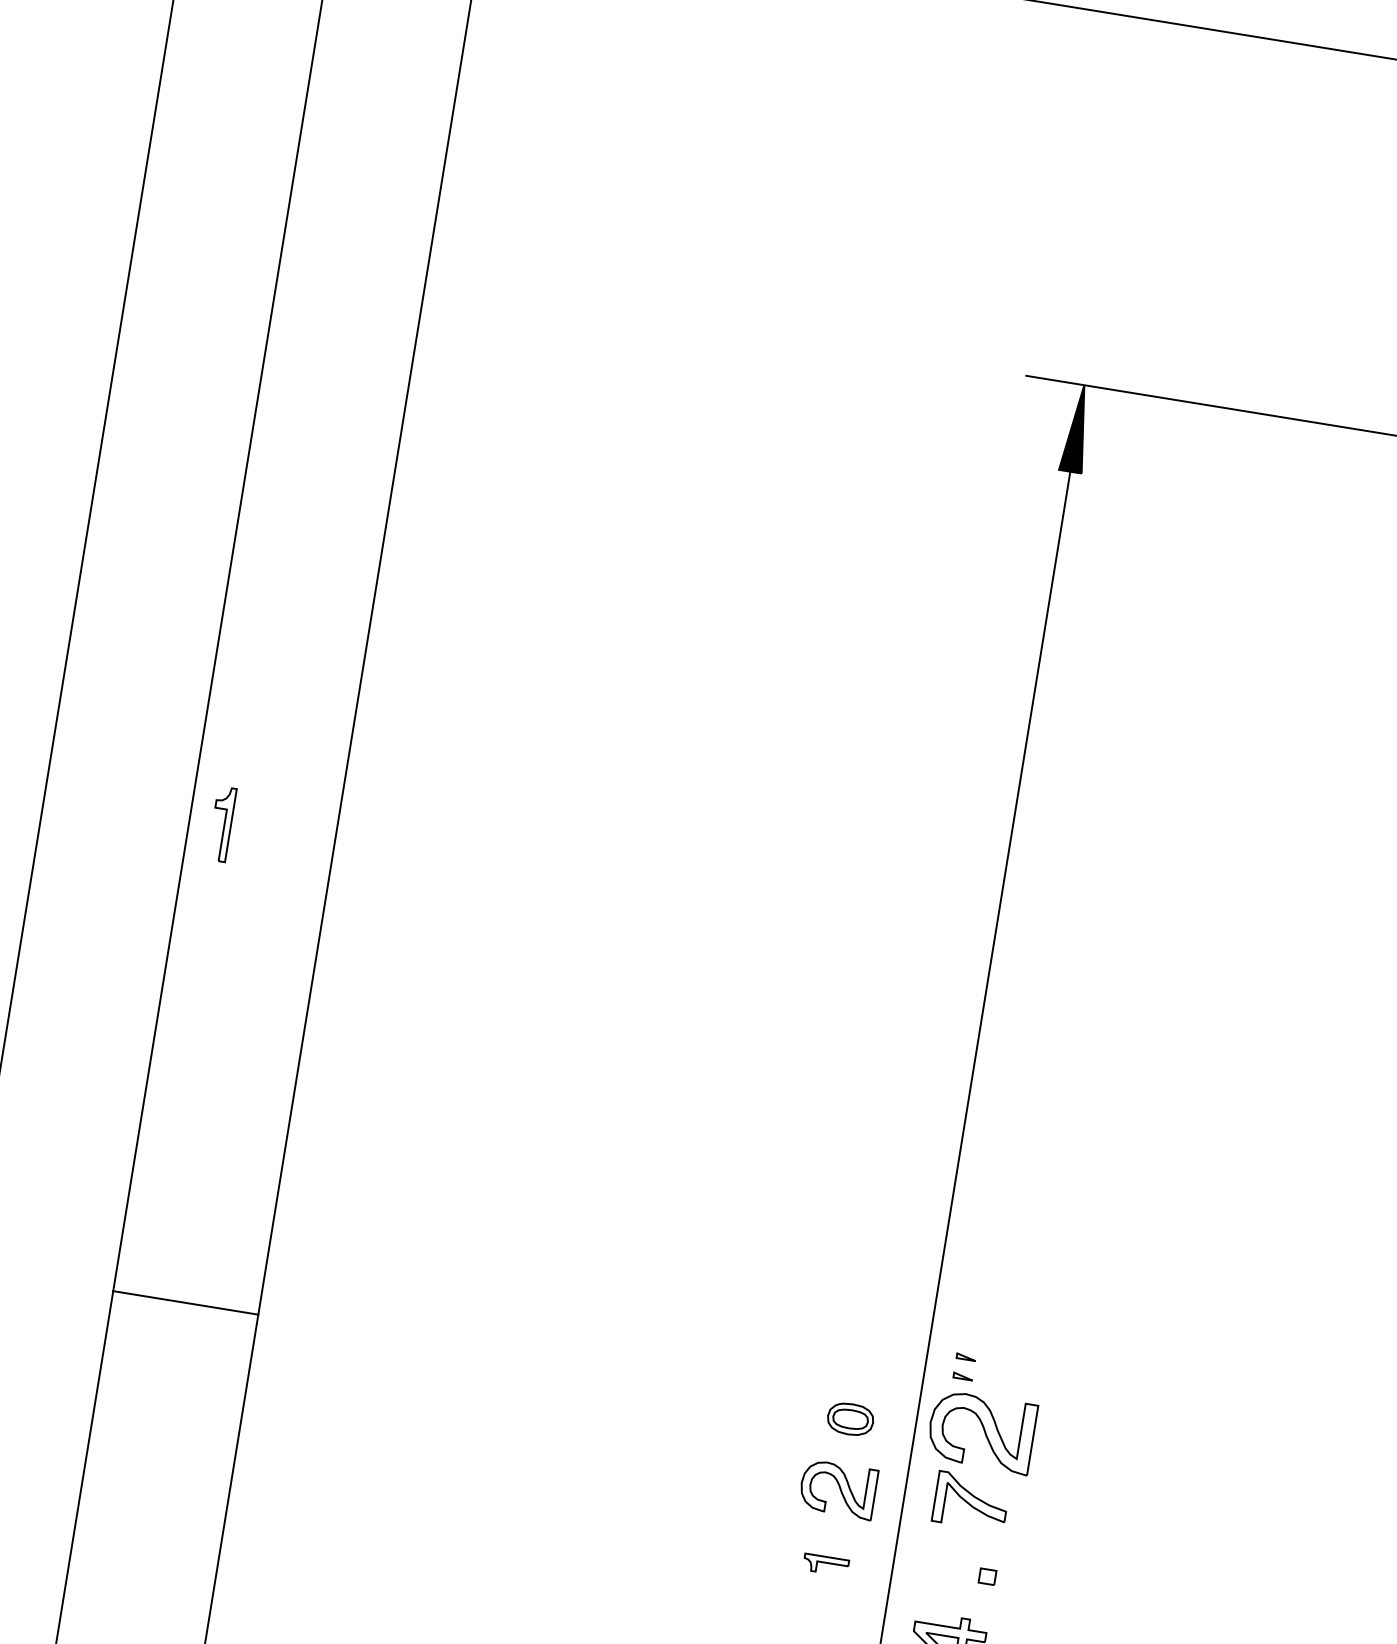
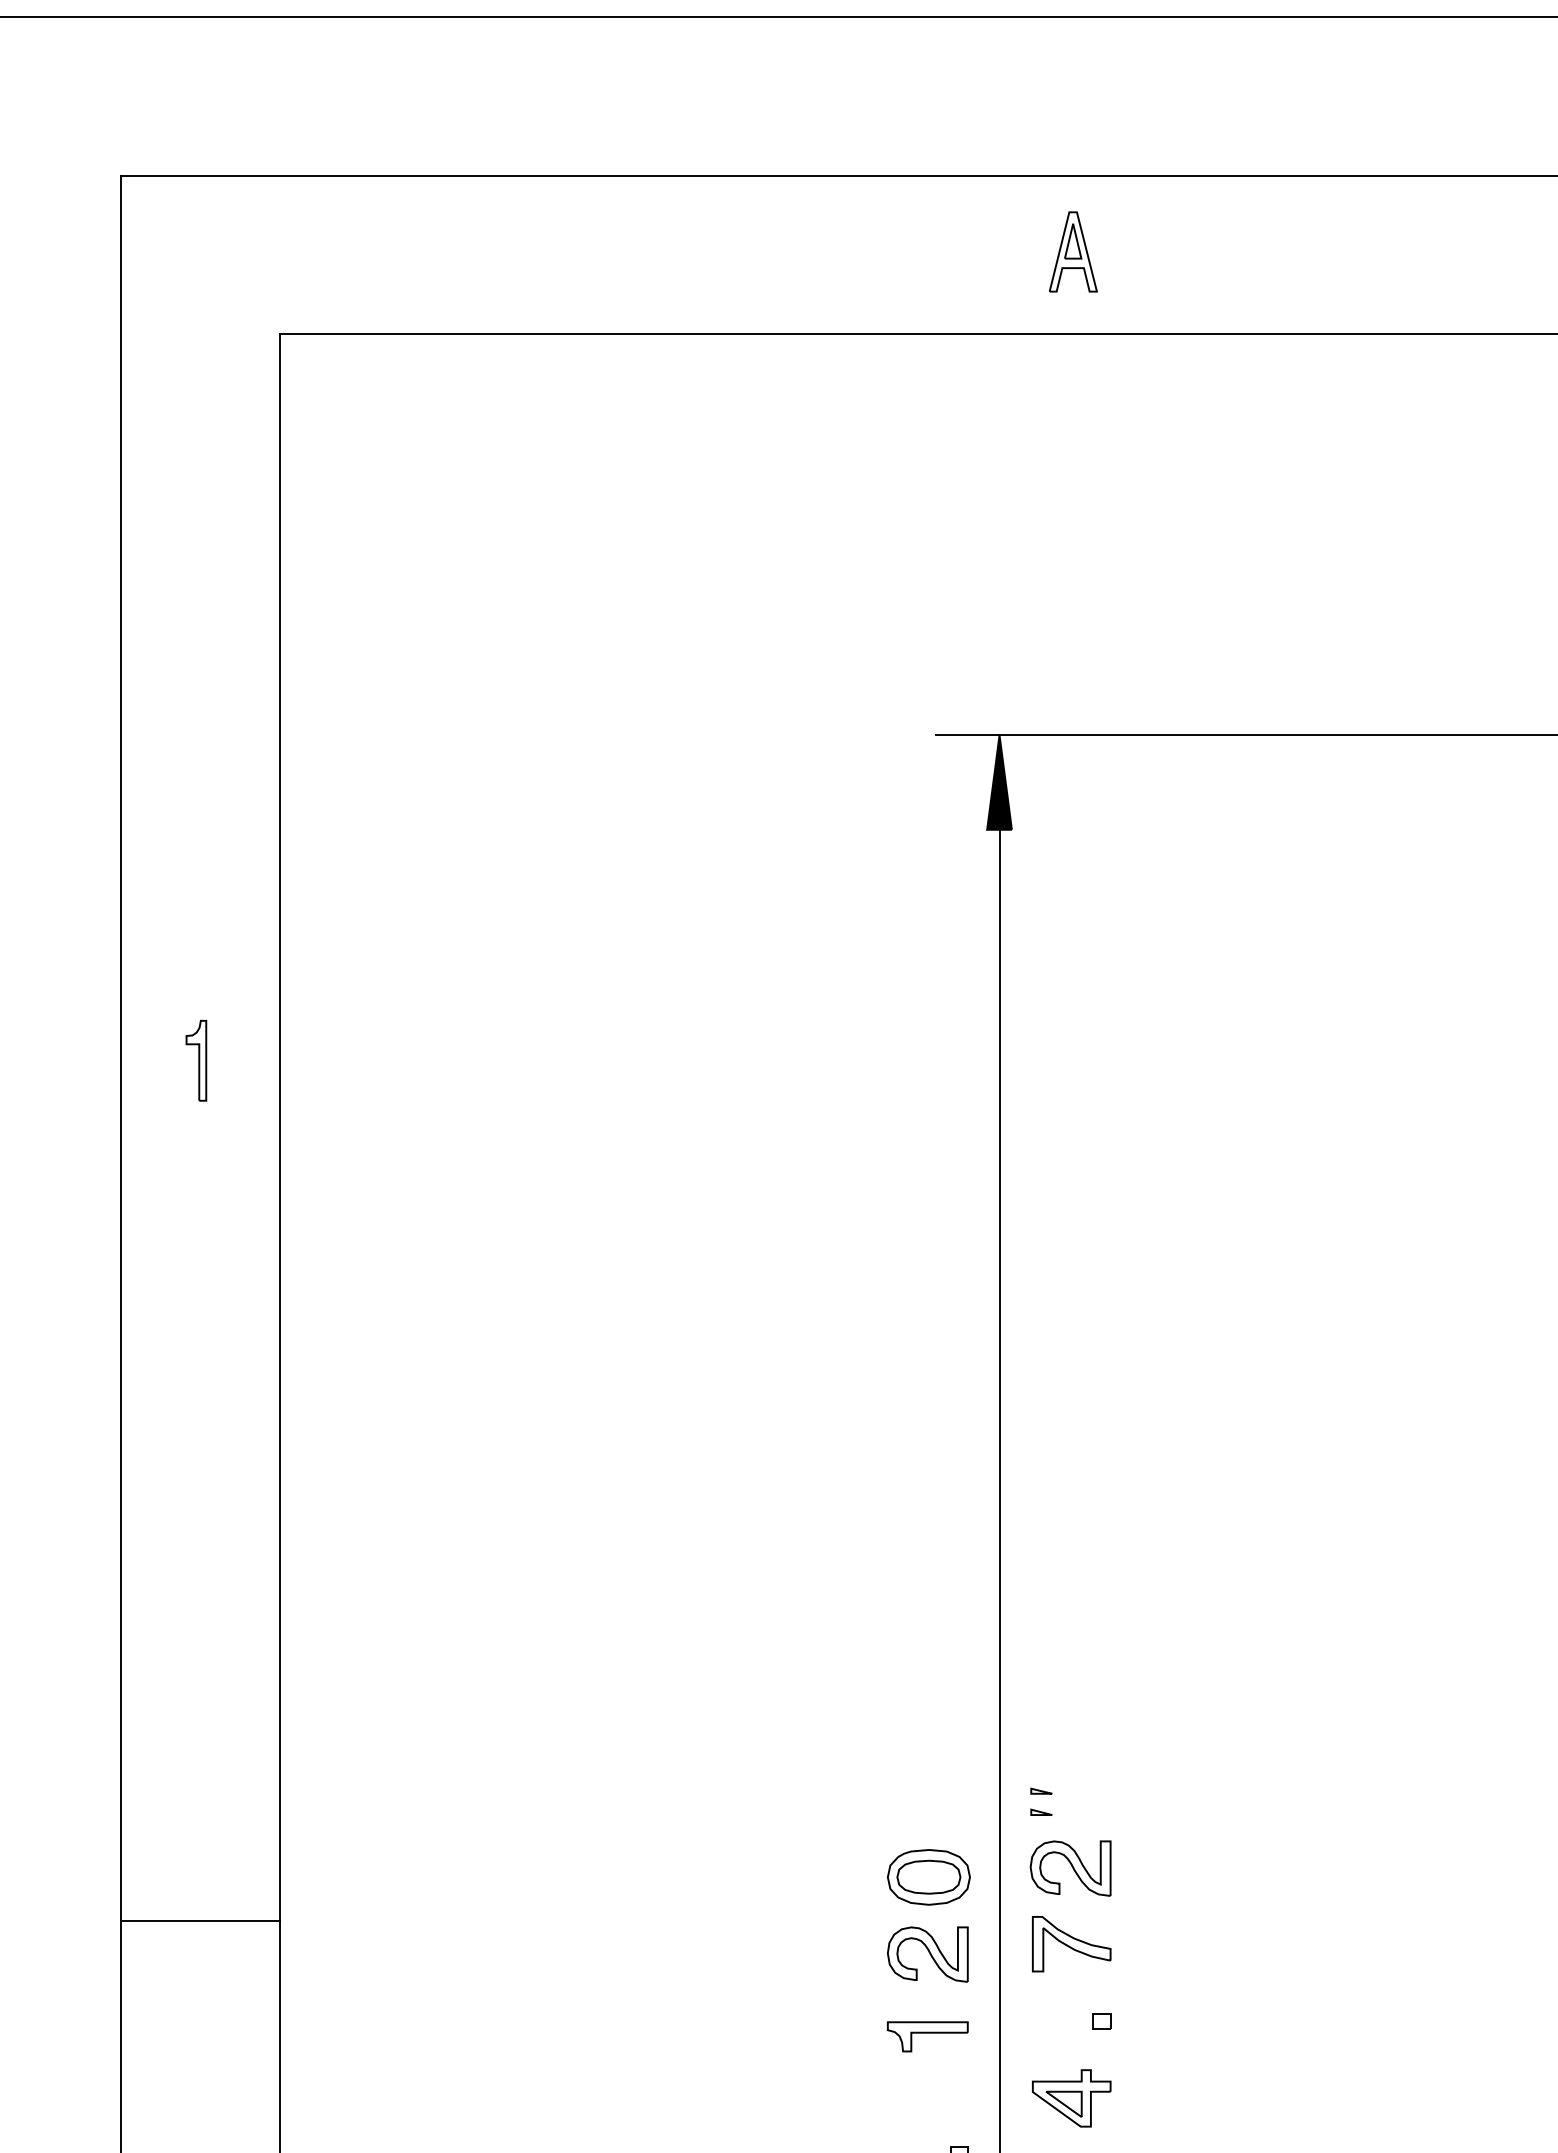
part: (222, 823) -> (196, 1060), moved
line: (185, 1303) -> (200, 1921), moved
part: (850, 1419) -> (928, 1877), size x1.67
part: (981, 1432) -> (1070, 1868), size x0.71
part: (825, 1564) -> (927, 2036), size x1.67

